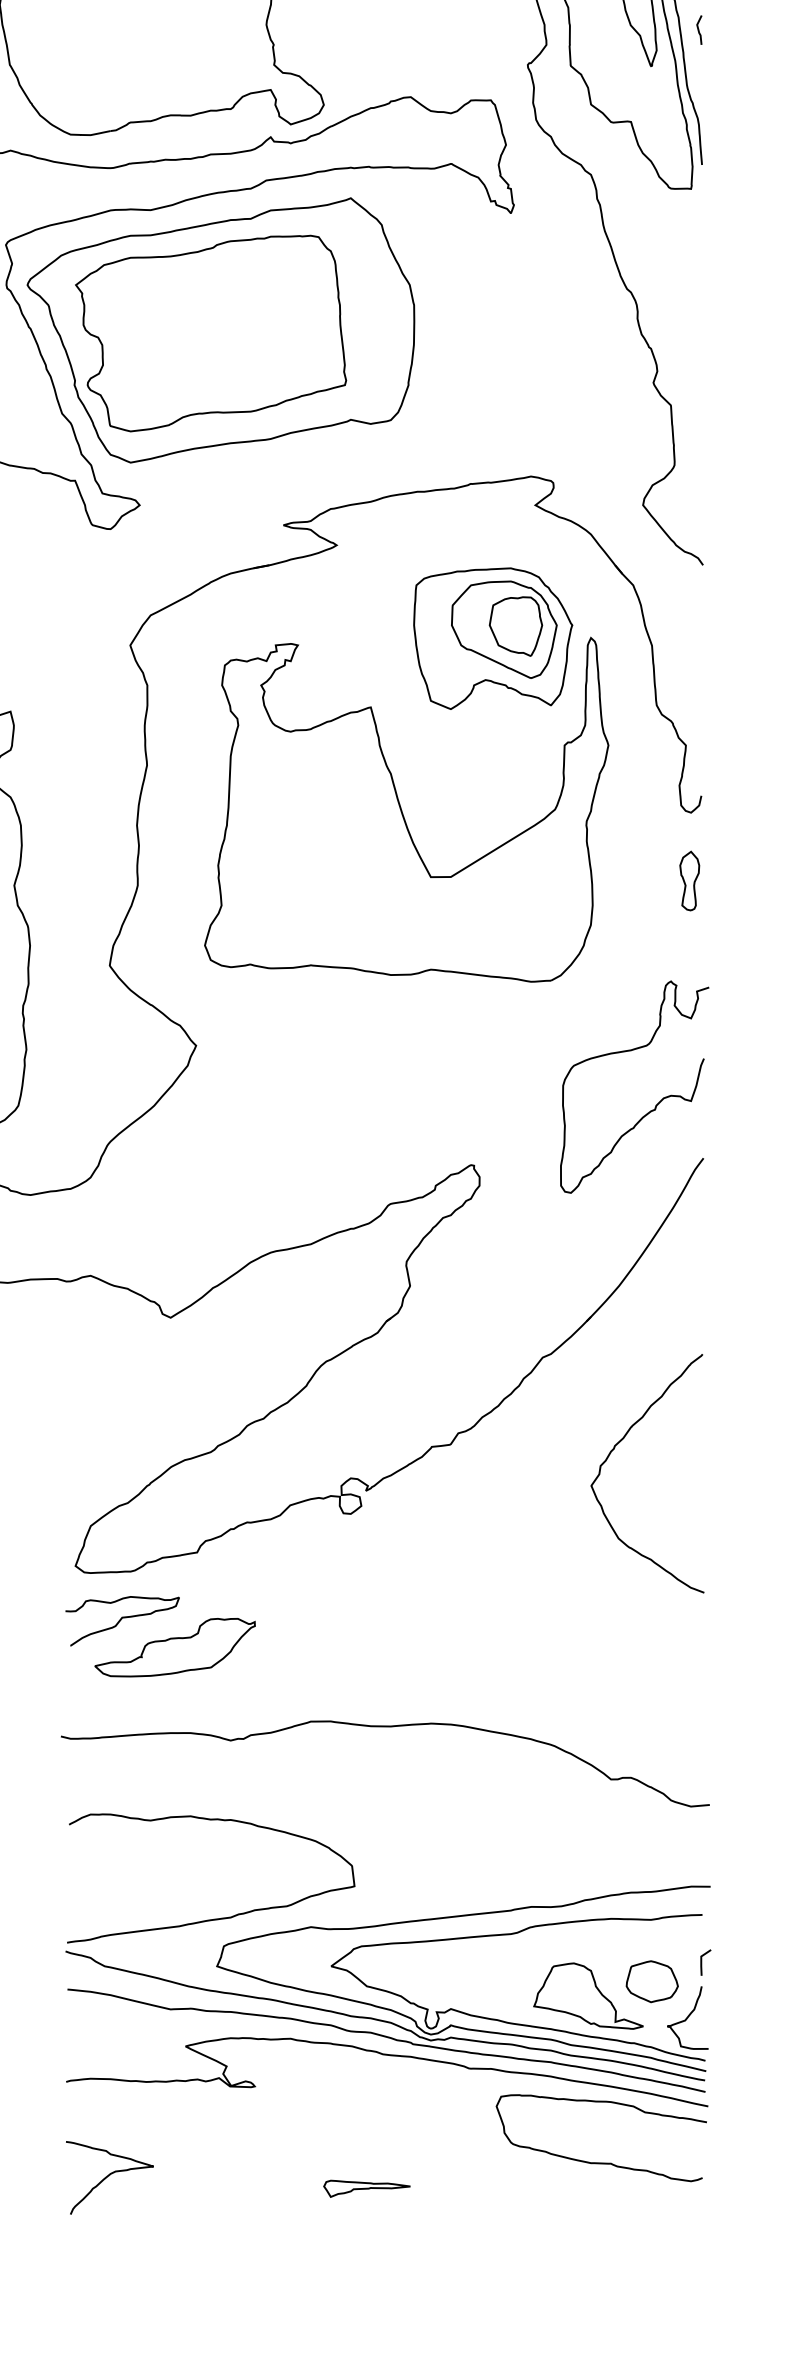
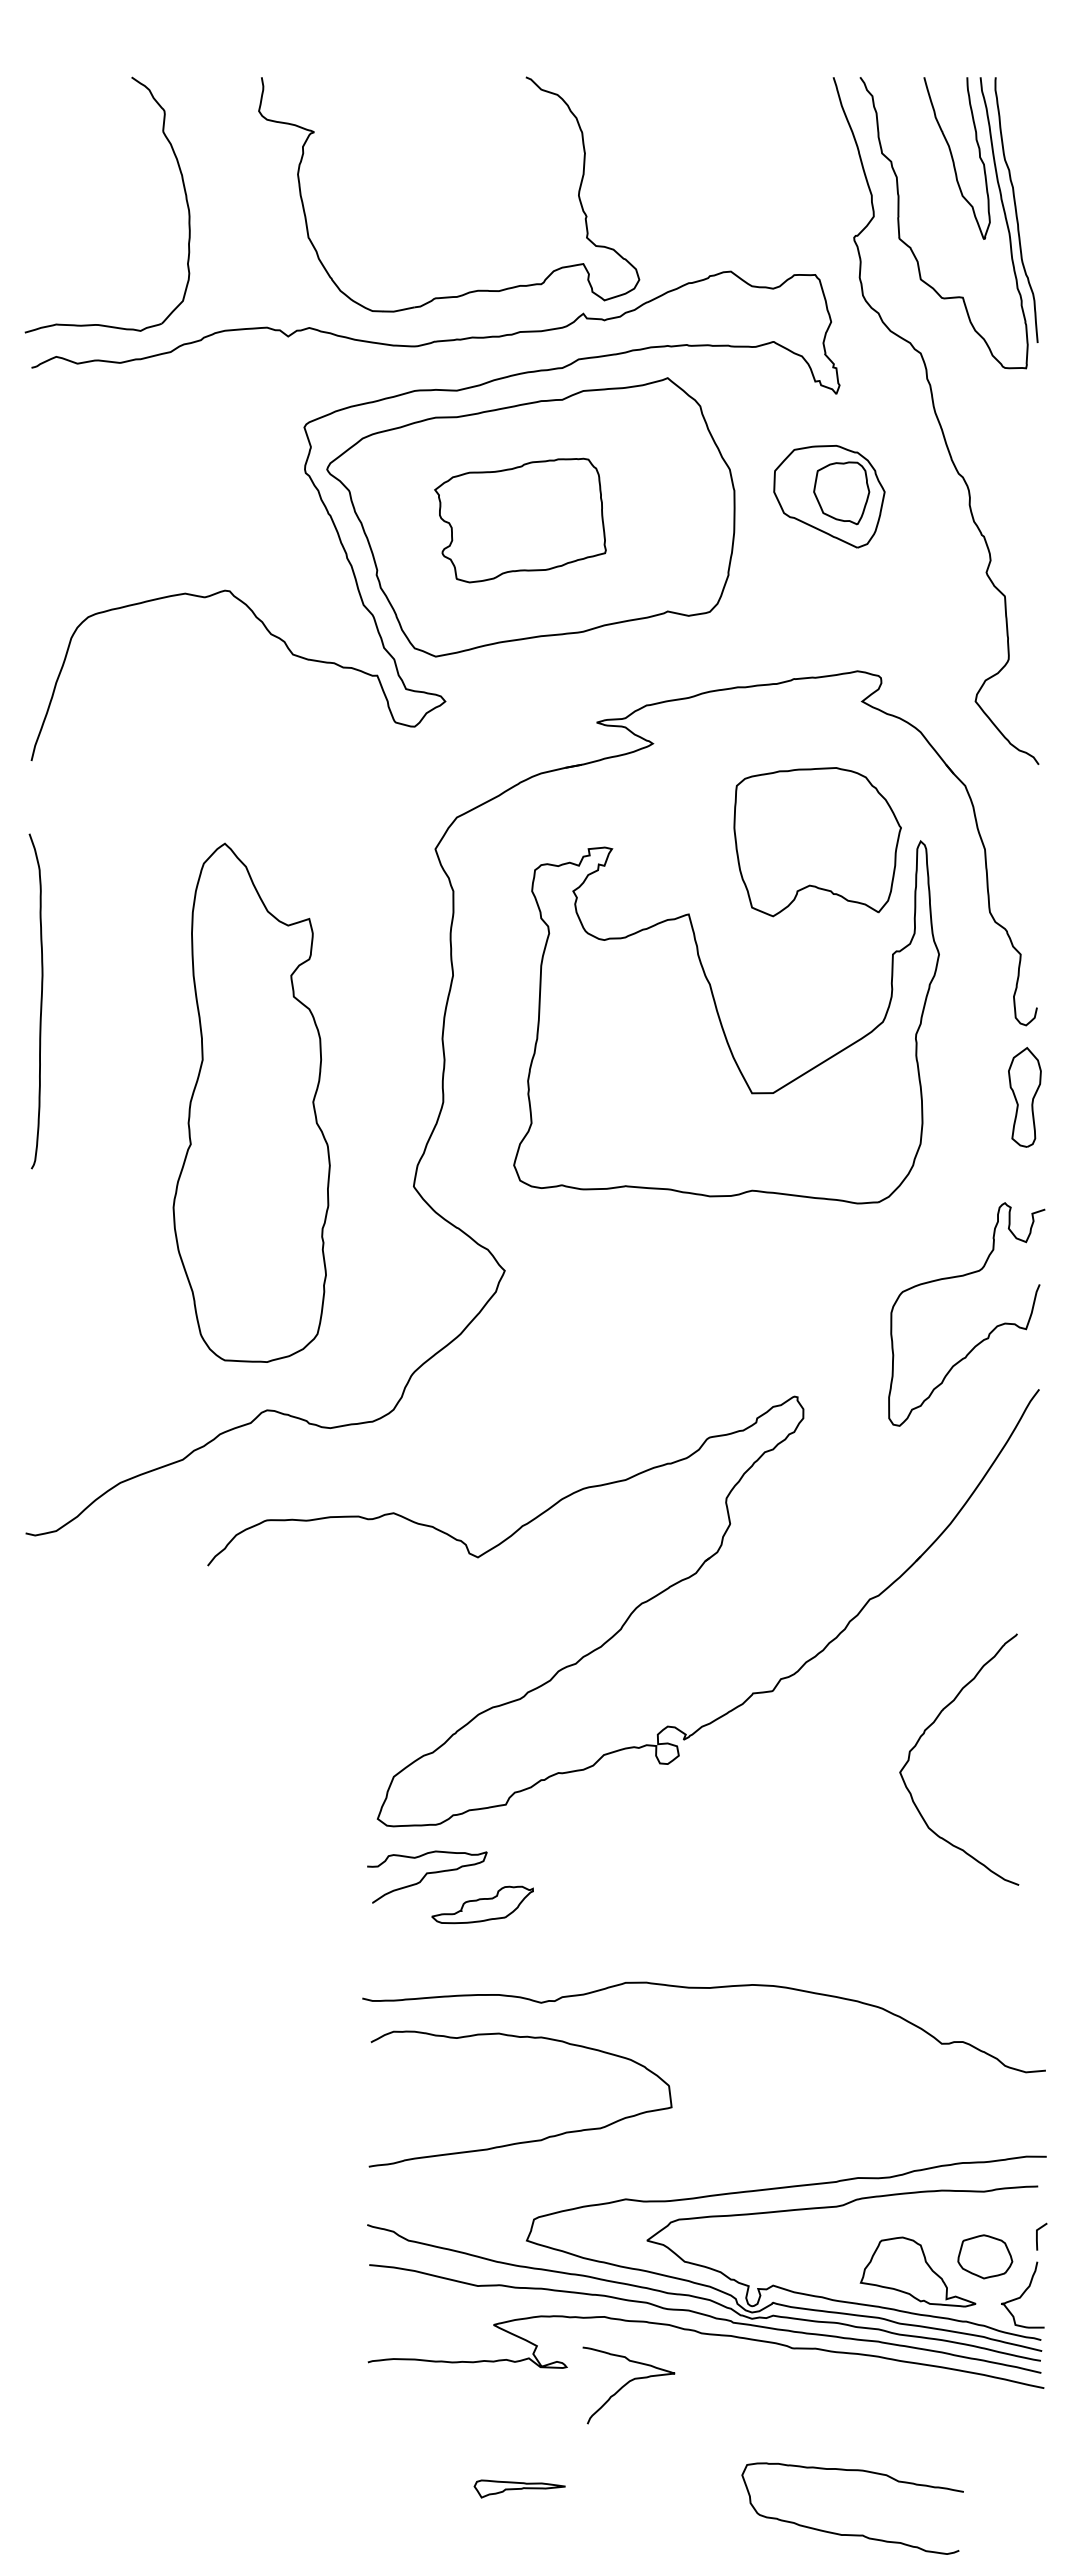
line: (699, 29) -> (1034, 200), removed
part: (211, 333) -> (520, 520), size x0.6
part: (504, 629) -> (829, 496), moved
part: (689, 881) -> (1024, 1097), size x1.6
curve: (614, 1449) -> (924, 1734), moved
part: (174, 1647) -> (482, 1904), size x0.6
curve: (219, 1917) -> (529, 2140), moved
curve: (601, 2162) -> (852, 2534), moved
curve: (108, 2176) -> (627, 2384), moved
part: (366, 2188) -> (519, 2488), moved

